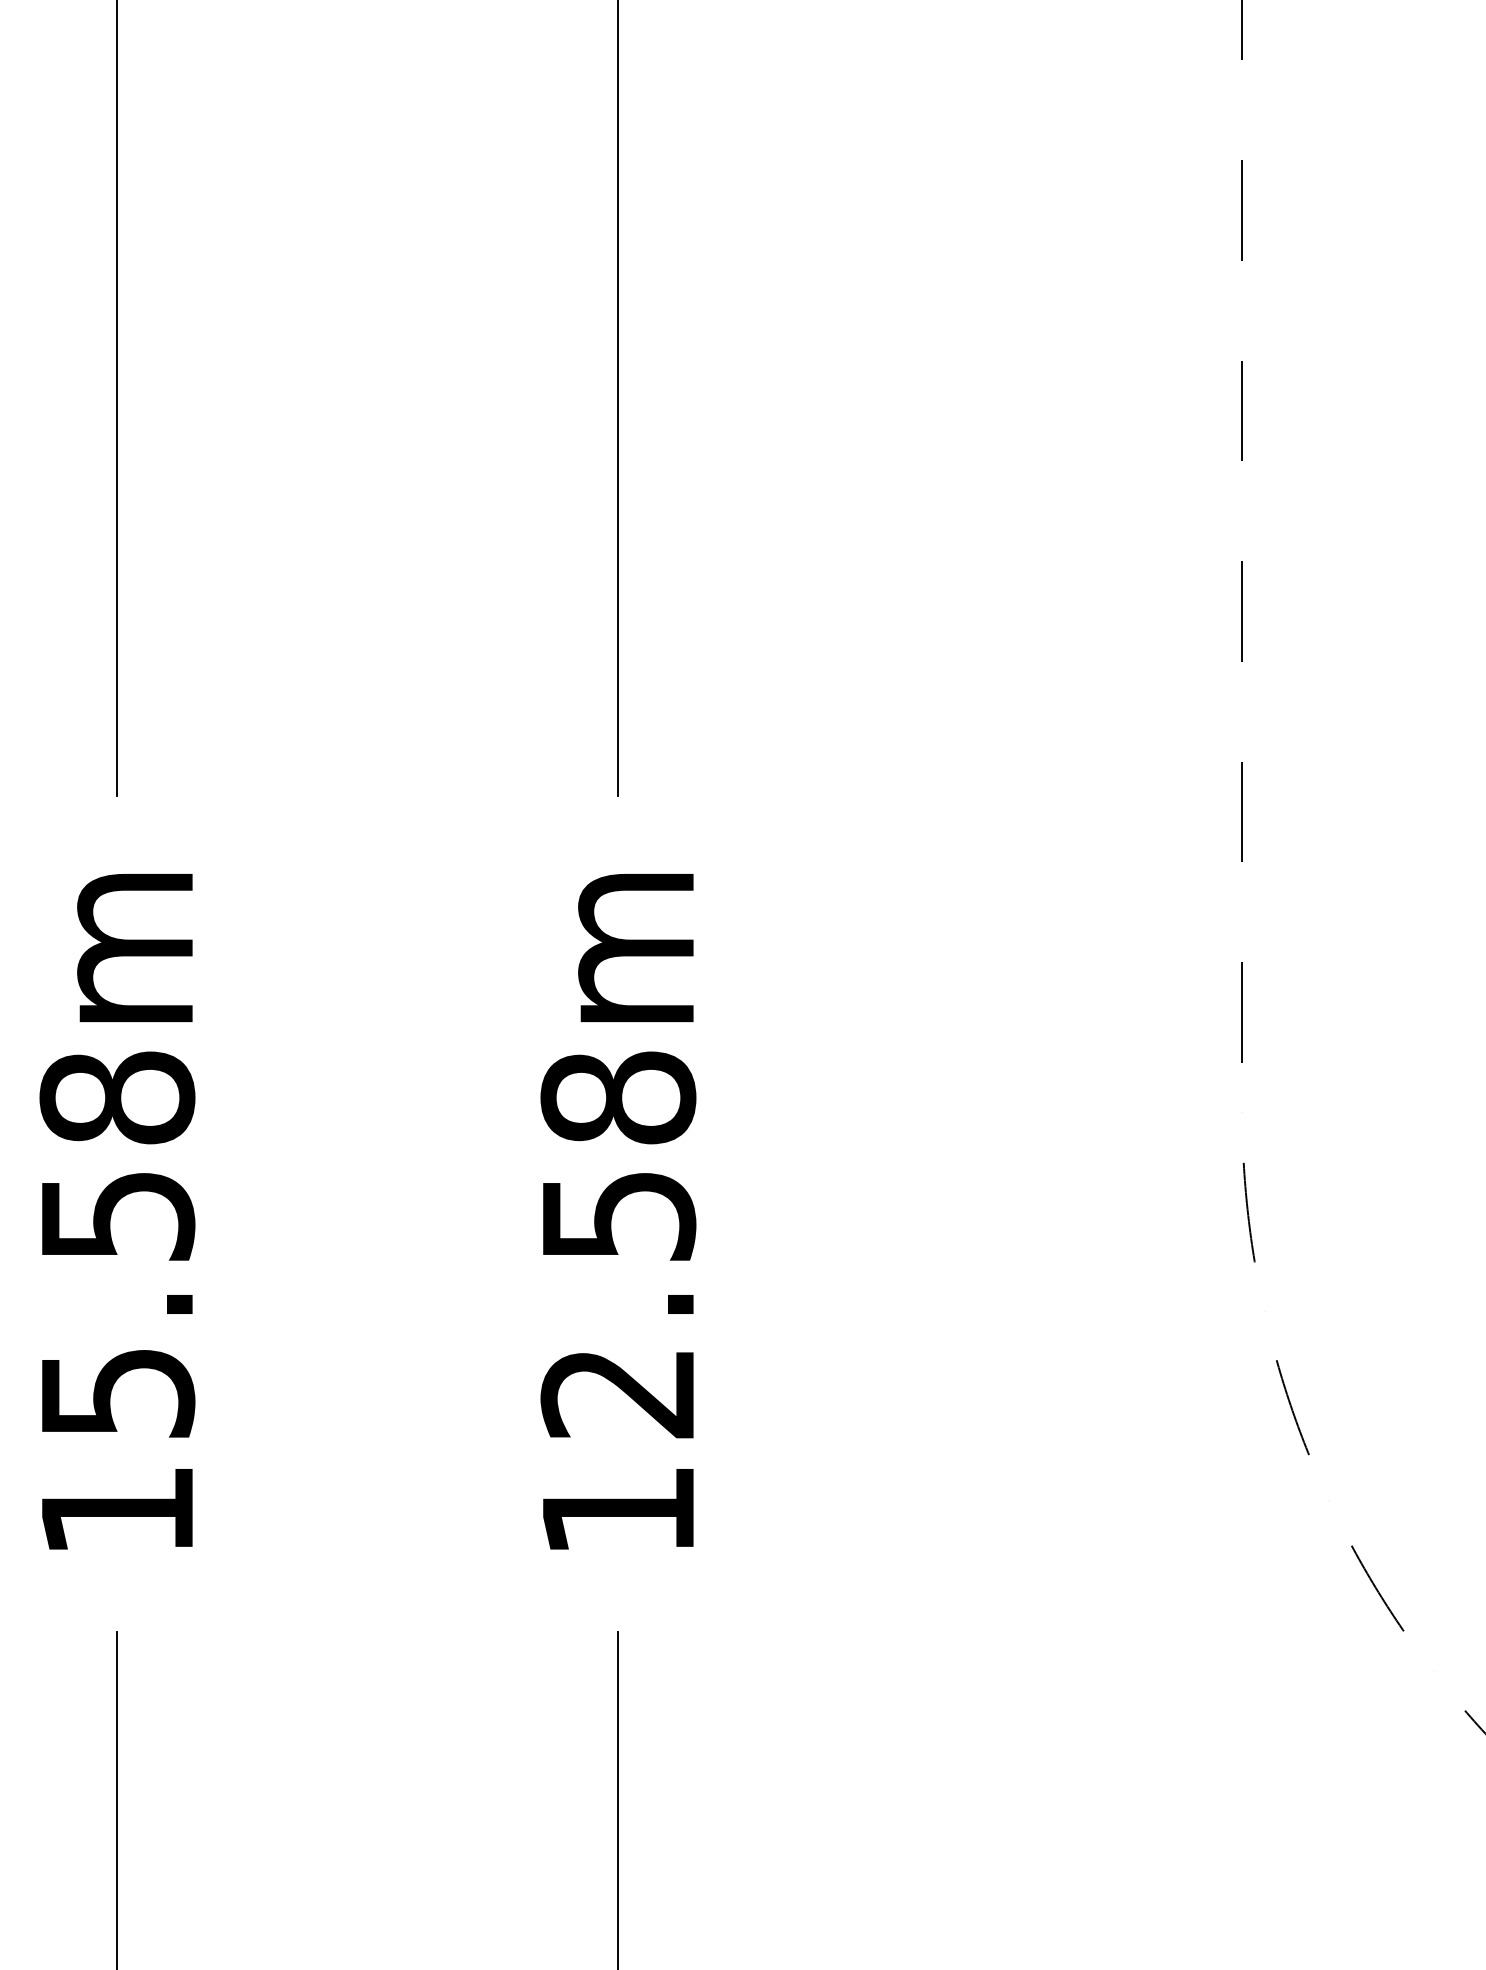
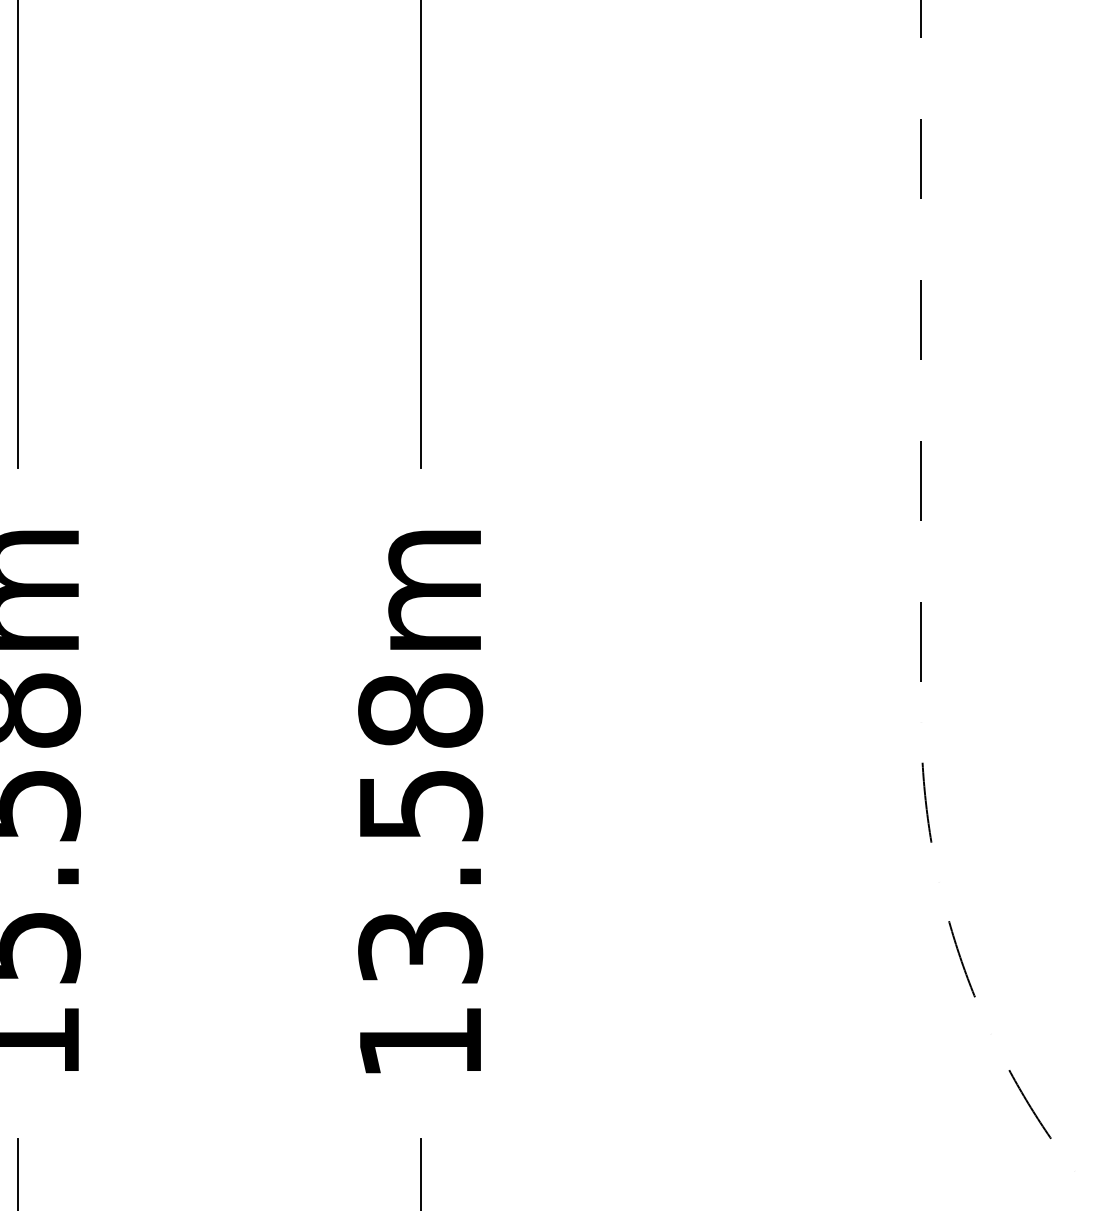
text: (618, 1393) -> (420, 947), 12.58m -> 13.58m

